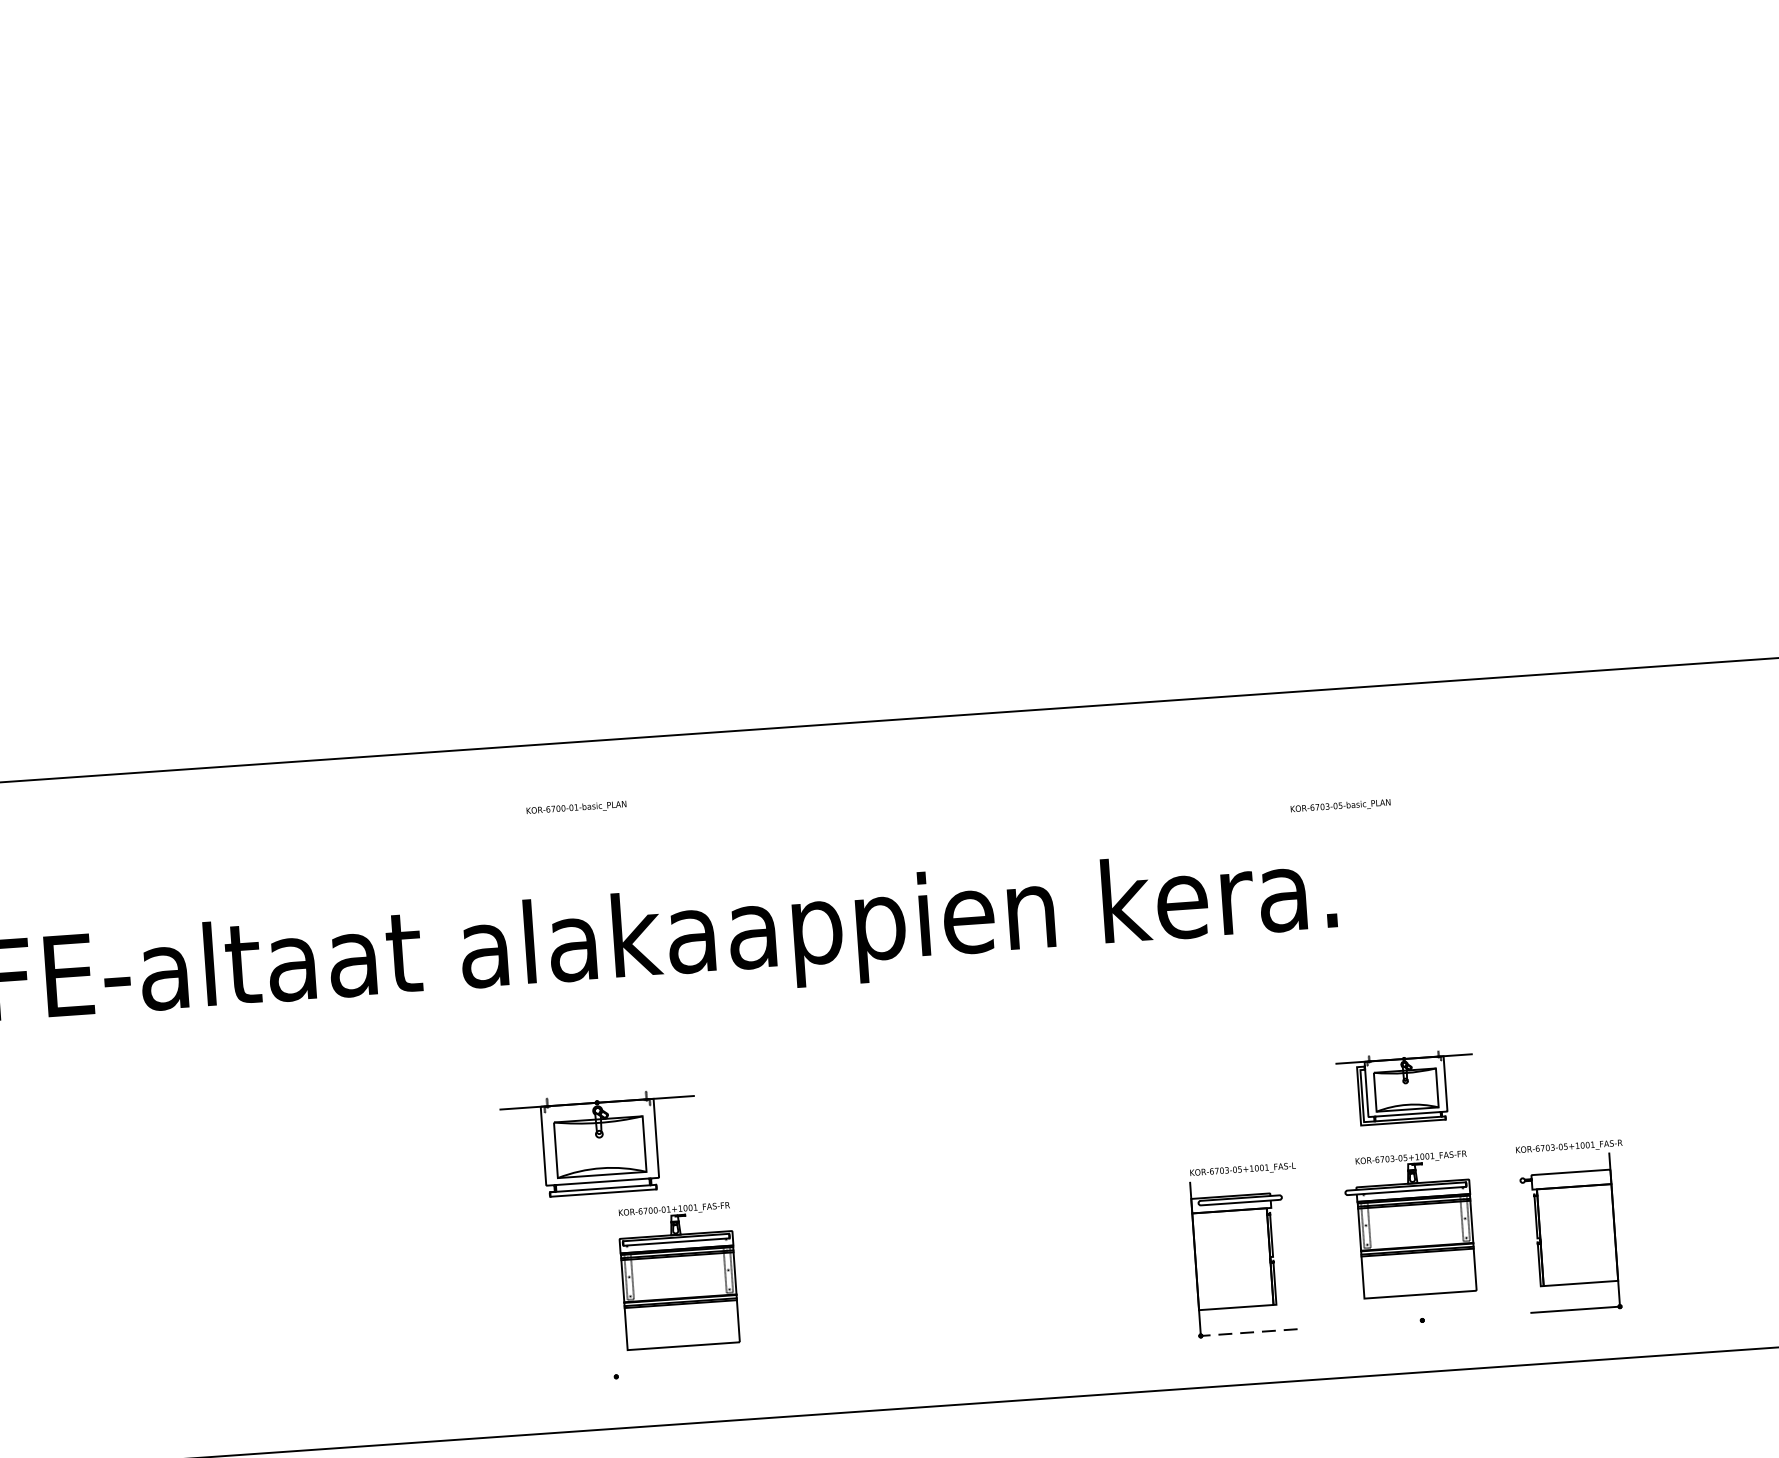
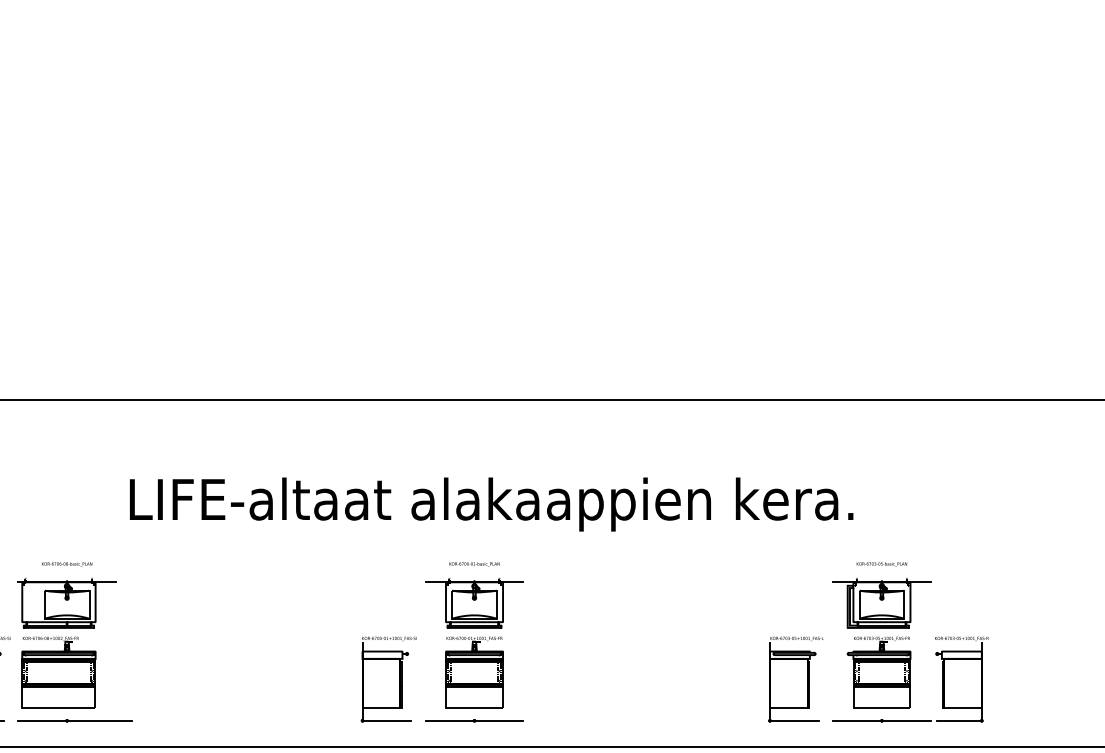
text: (1339, 806) -> (881, 564), moved
text: (576, 808) -> (474, 564), moved
part: (1405, 1088) -> (881, 603), size x1.43
part: (678, 1276) -> (474, 672), moved
part: (440, 1307) -> (388, 679), added
line: (1421, 1319) -> (881, 720), added
line: (1247, 1332) -> (793, 720), dashed -> solid
line: (616, 1376) -> (474, 720), added

